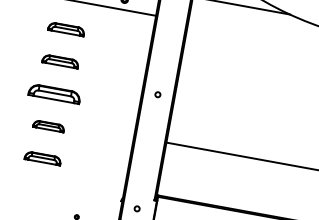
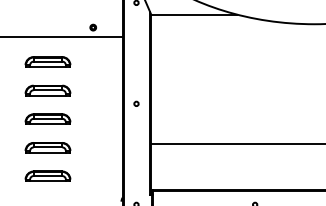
part: (66, 28) -> (47, 61), size x1.43
part: (60, 61) -> (47, 90), size x1.43
part: (48, 125) -> (47, 147), size x1.67
part: (42, 157) -> (47, 175), size x1.43

